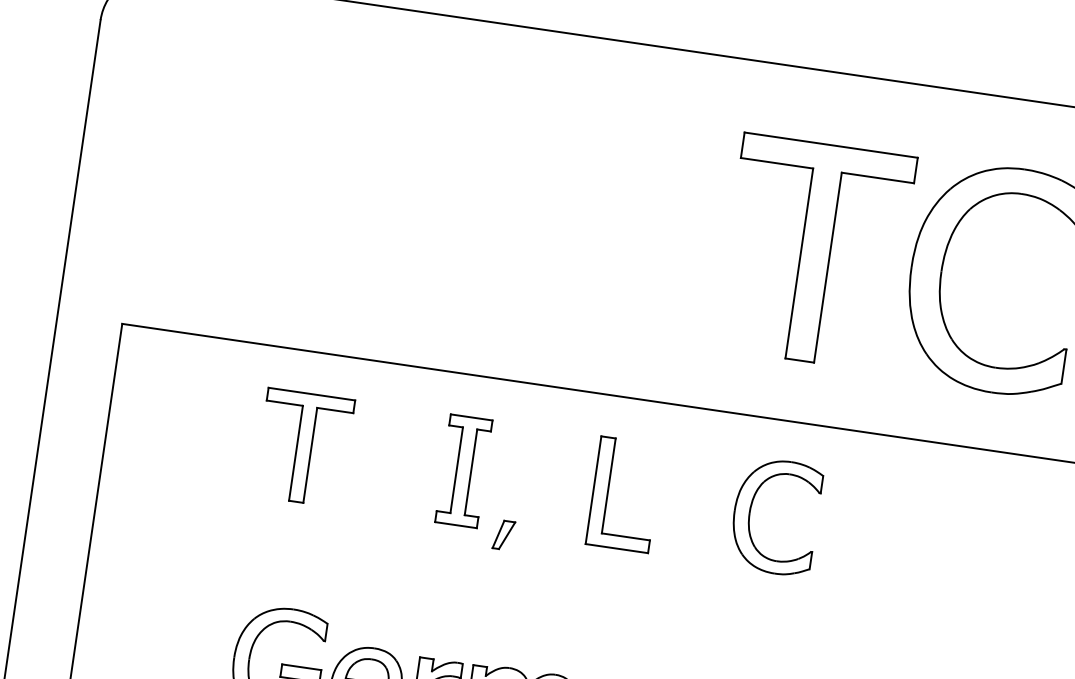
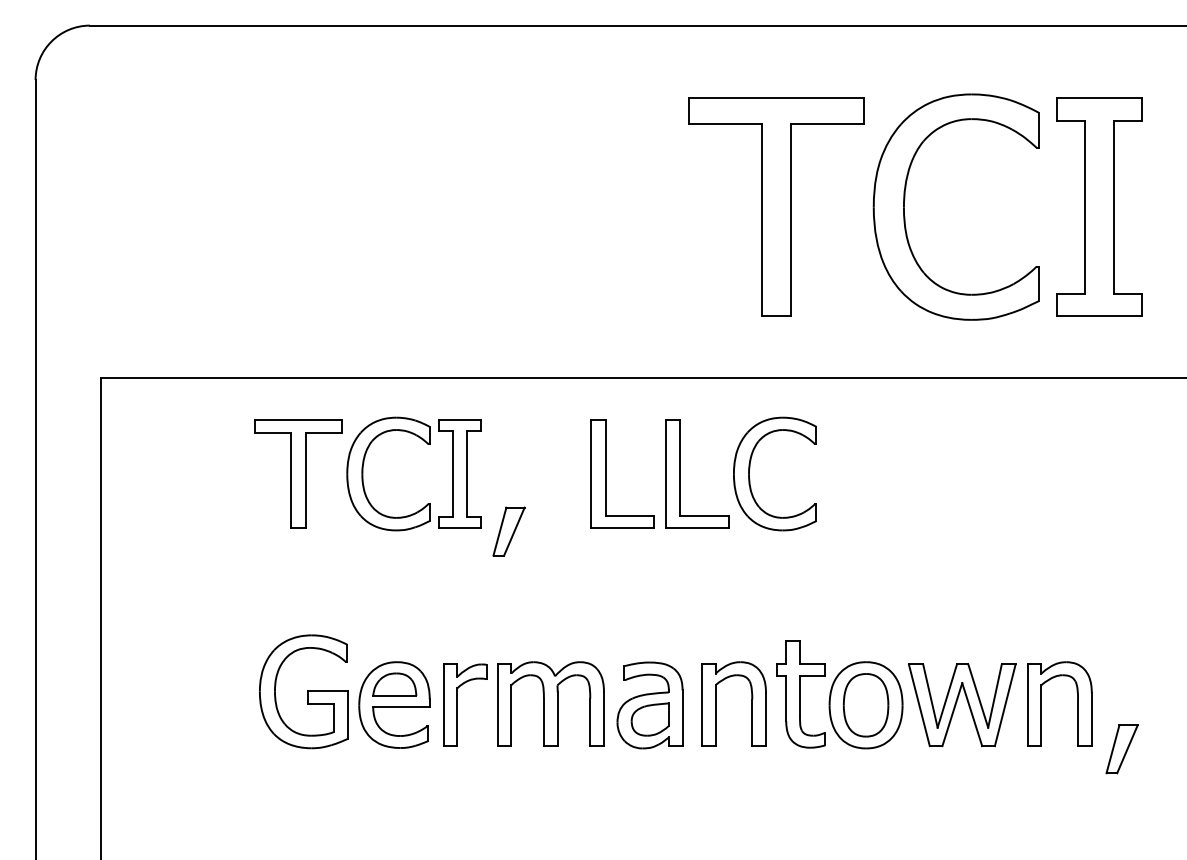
part: (368, 456) -> (363, 473), added
part: (681, 502) -> (680, 473), added
part: (503, 535) -> (508, 531), size x1.67

